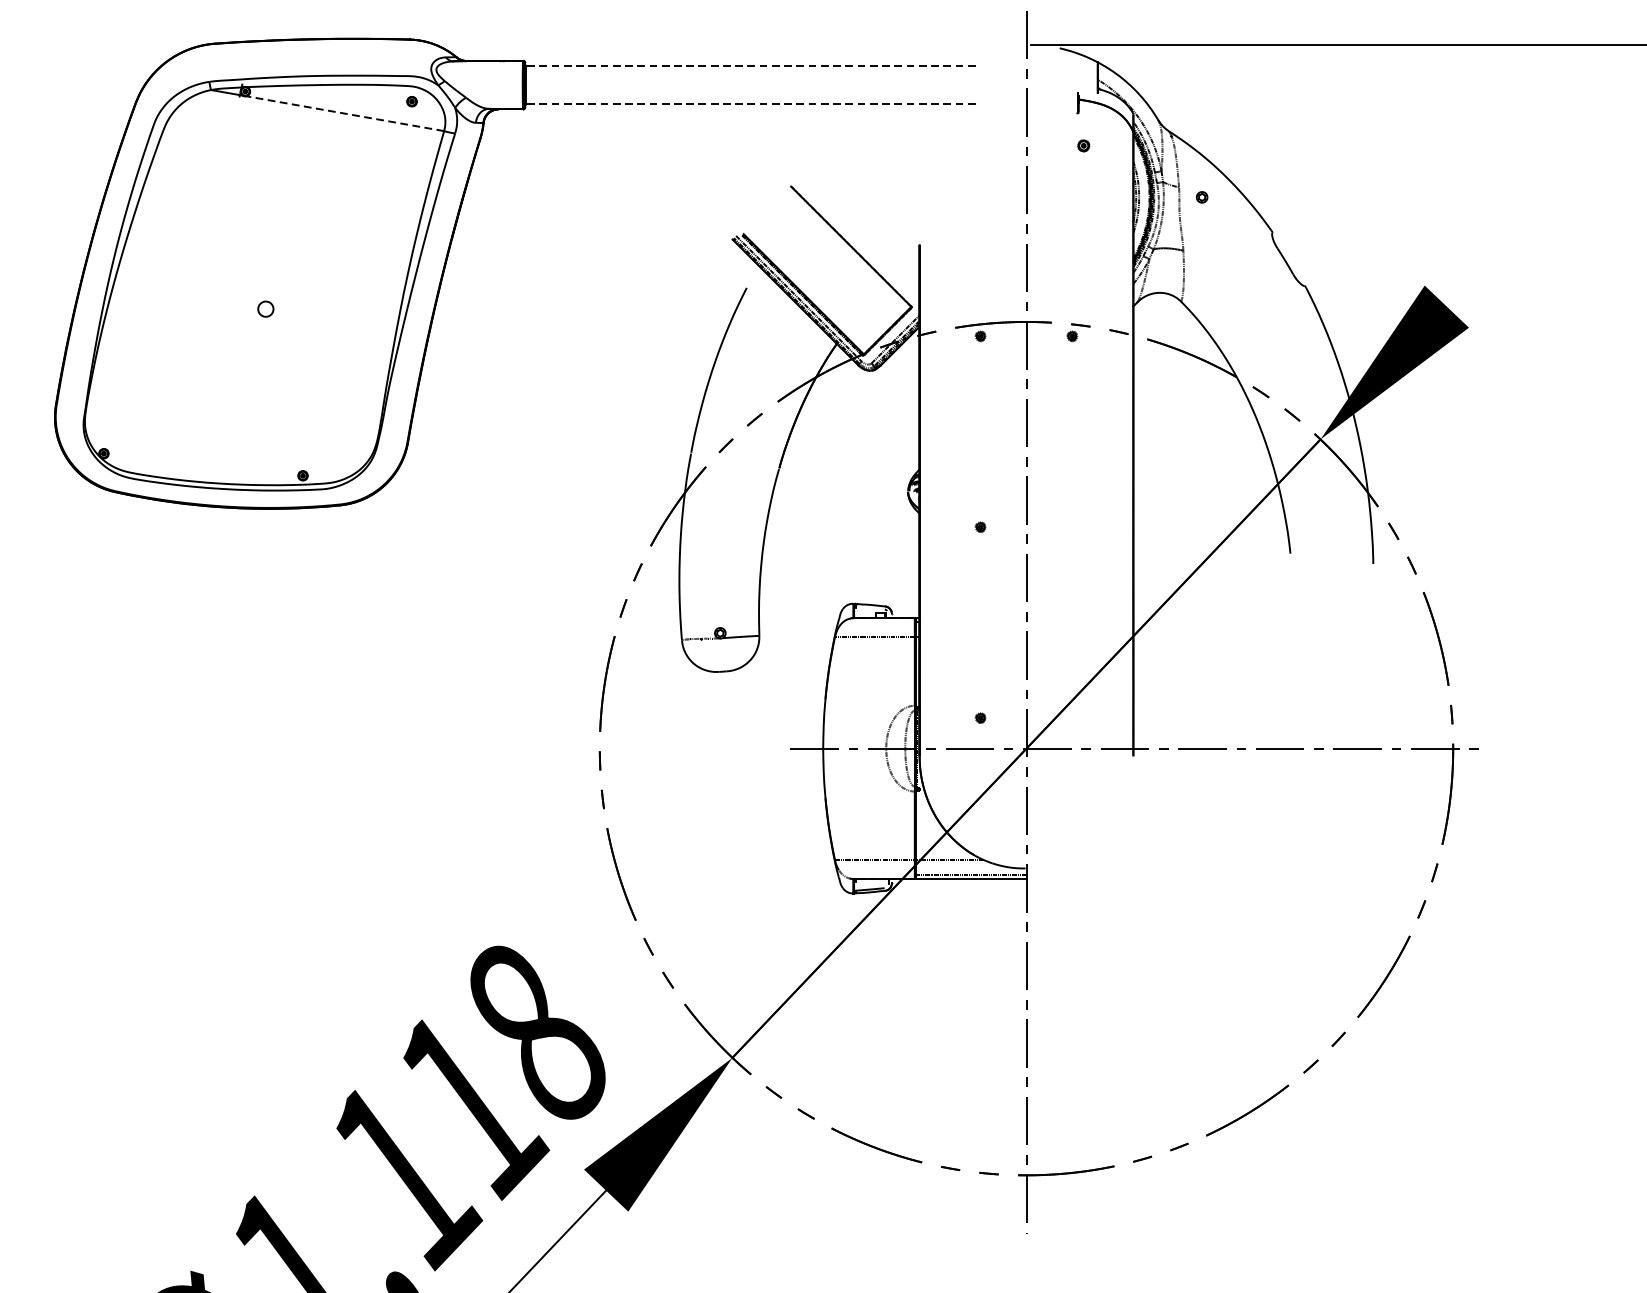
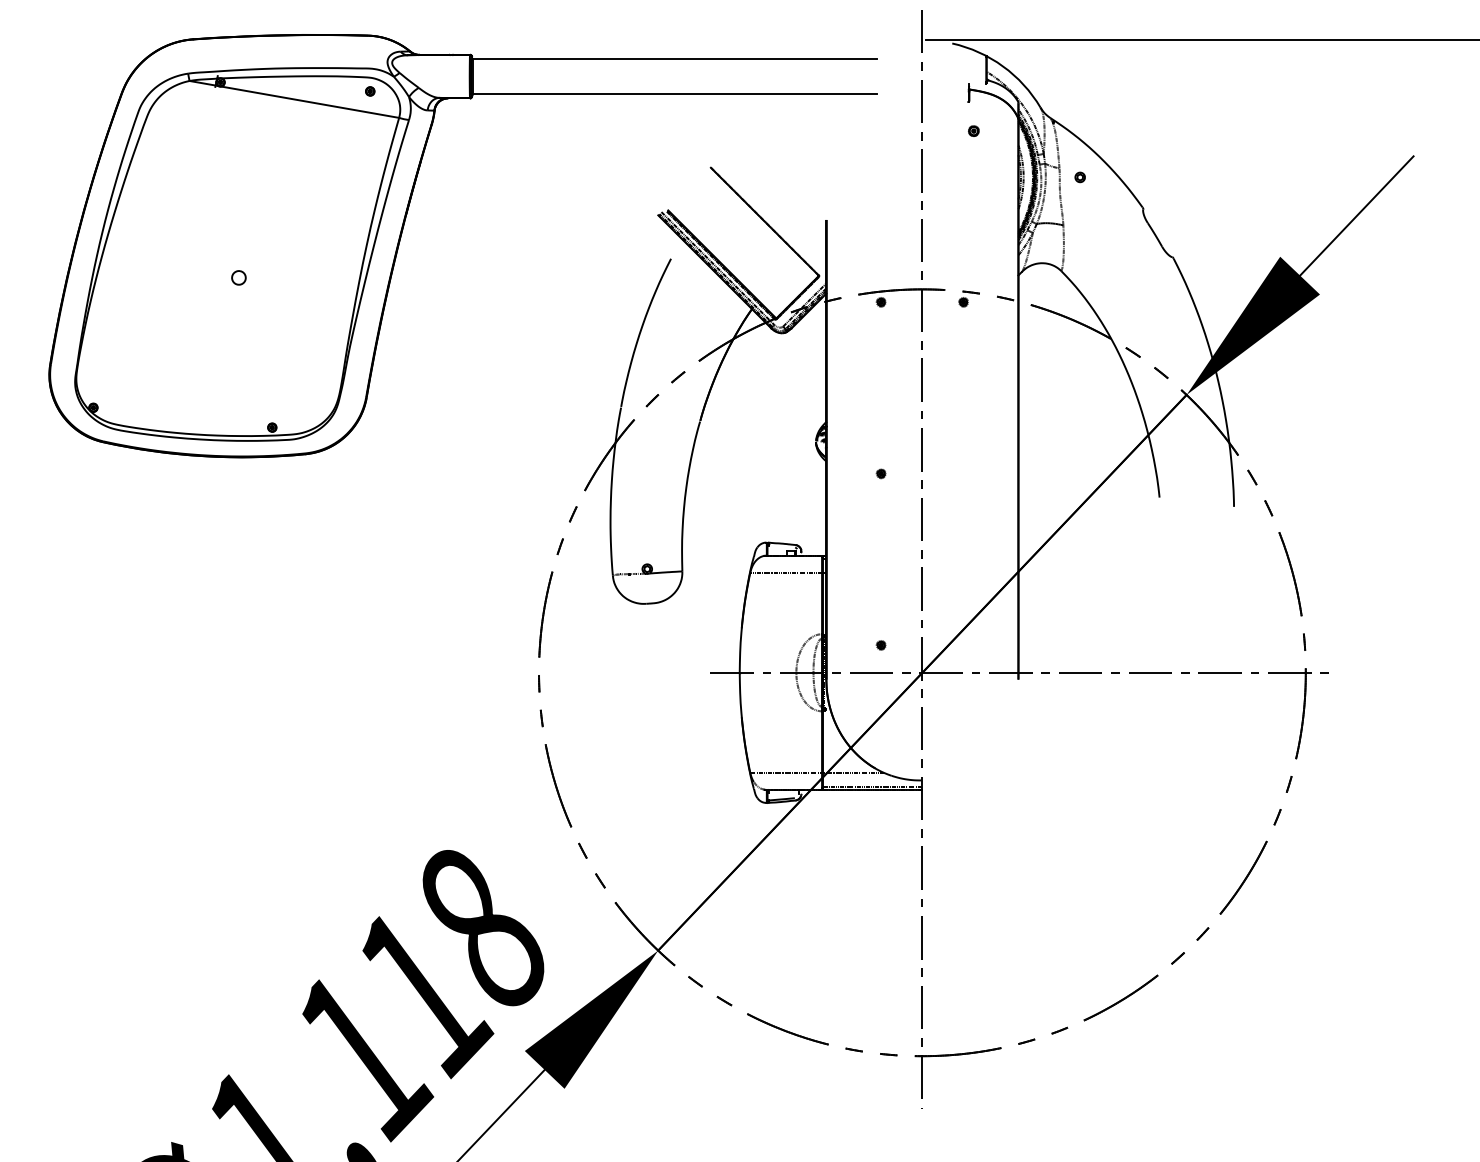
line: (750, 66) -> (674, 59), dashed -> solid
line: (750, 103) -> (674, 93), dashed -> solid
line: (344, 113) -> (309, 102), dashed -> solid
line: (1509, 239) -> (1356, 215), added

